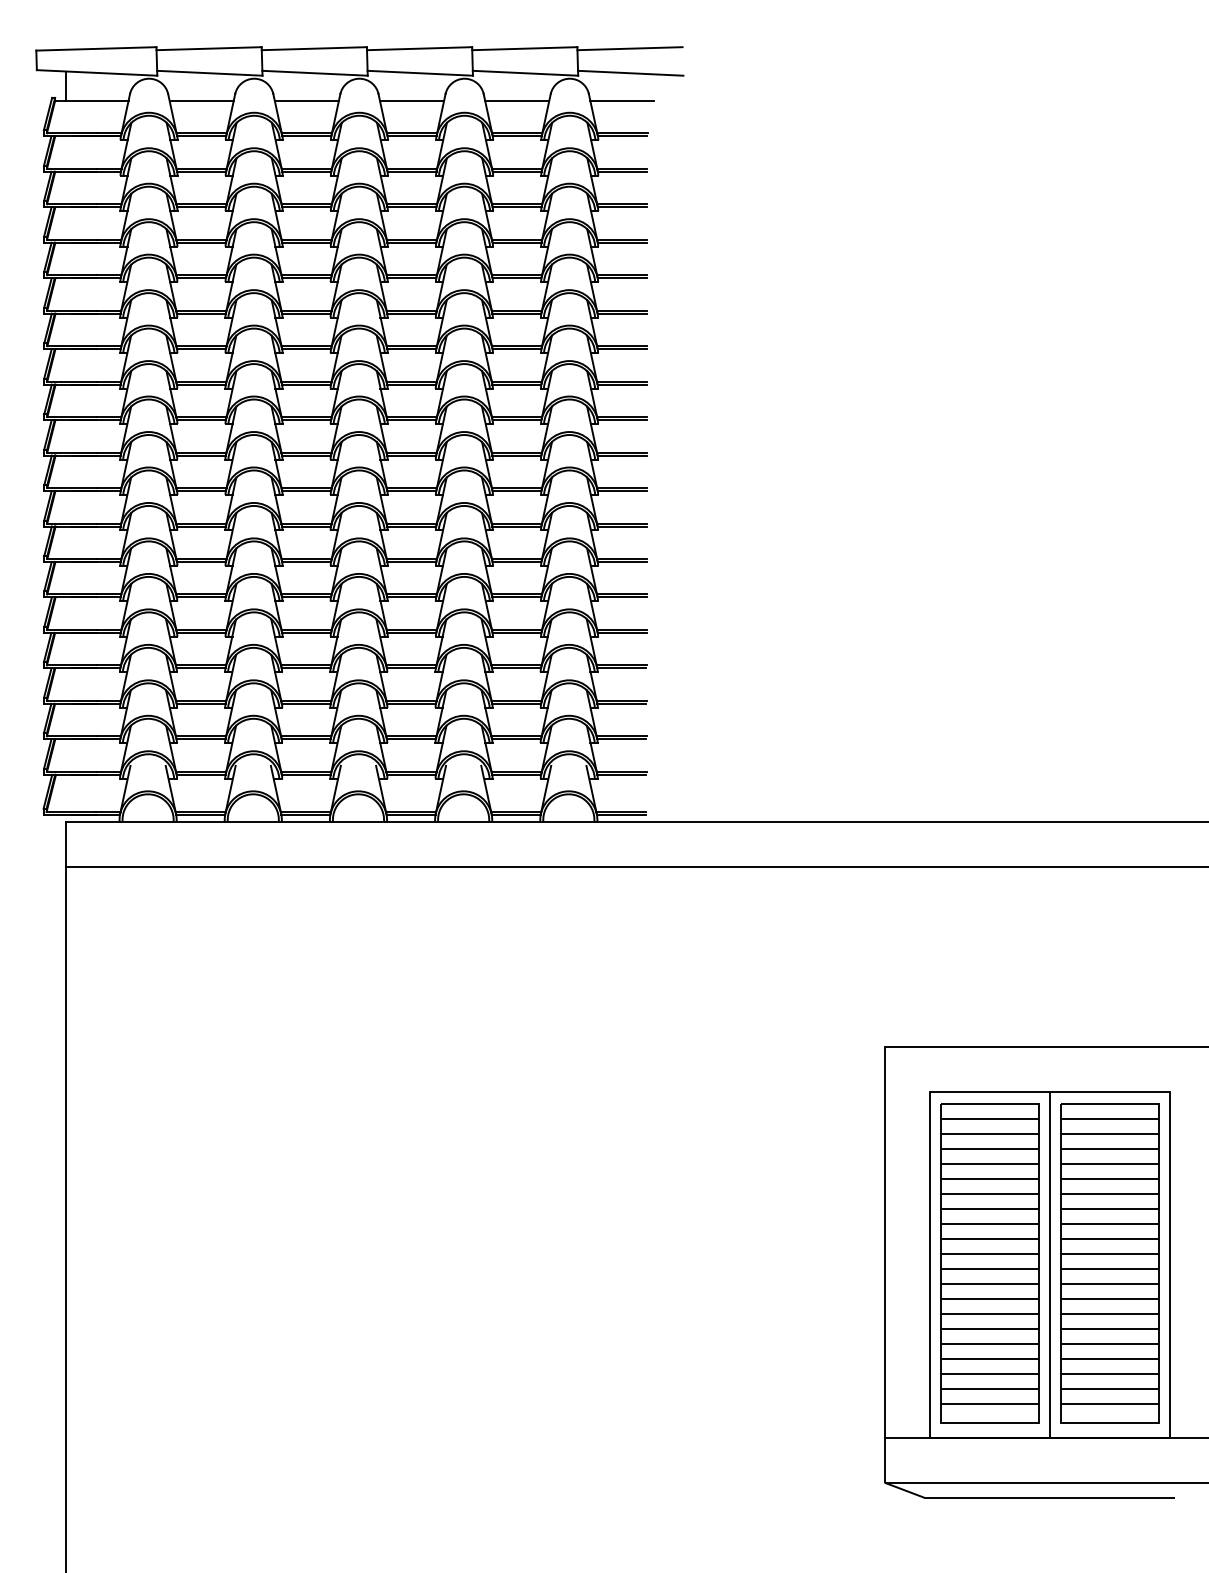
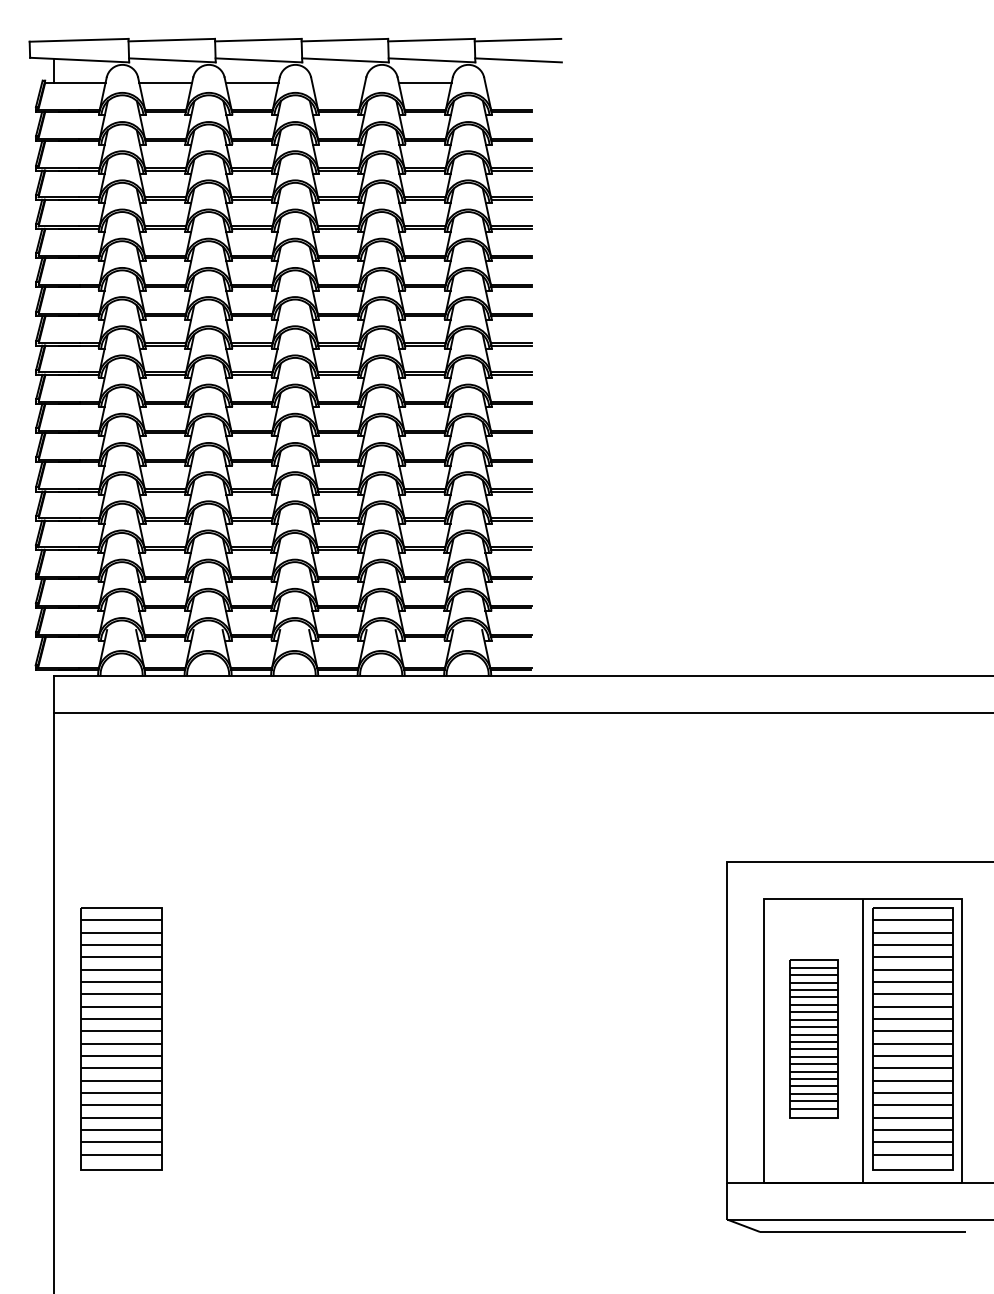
line: (412, 100) -> (339, 82), removed
line: (622, 100) -> (511, 82), removed
part: (147, 1263) -> (121, 1039), added
part: (989, 1263) -> (813, 1039), size x0.6

